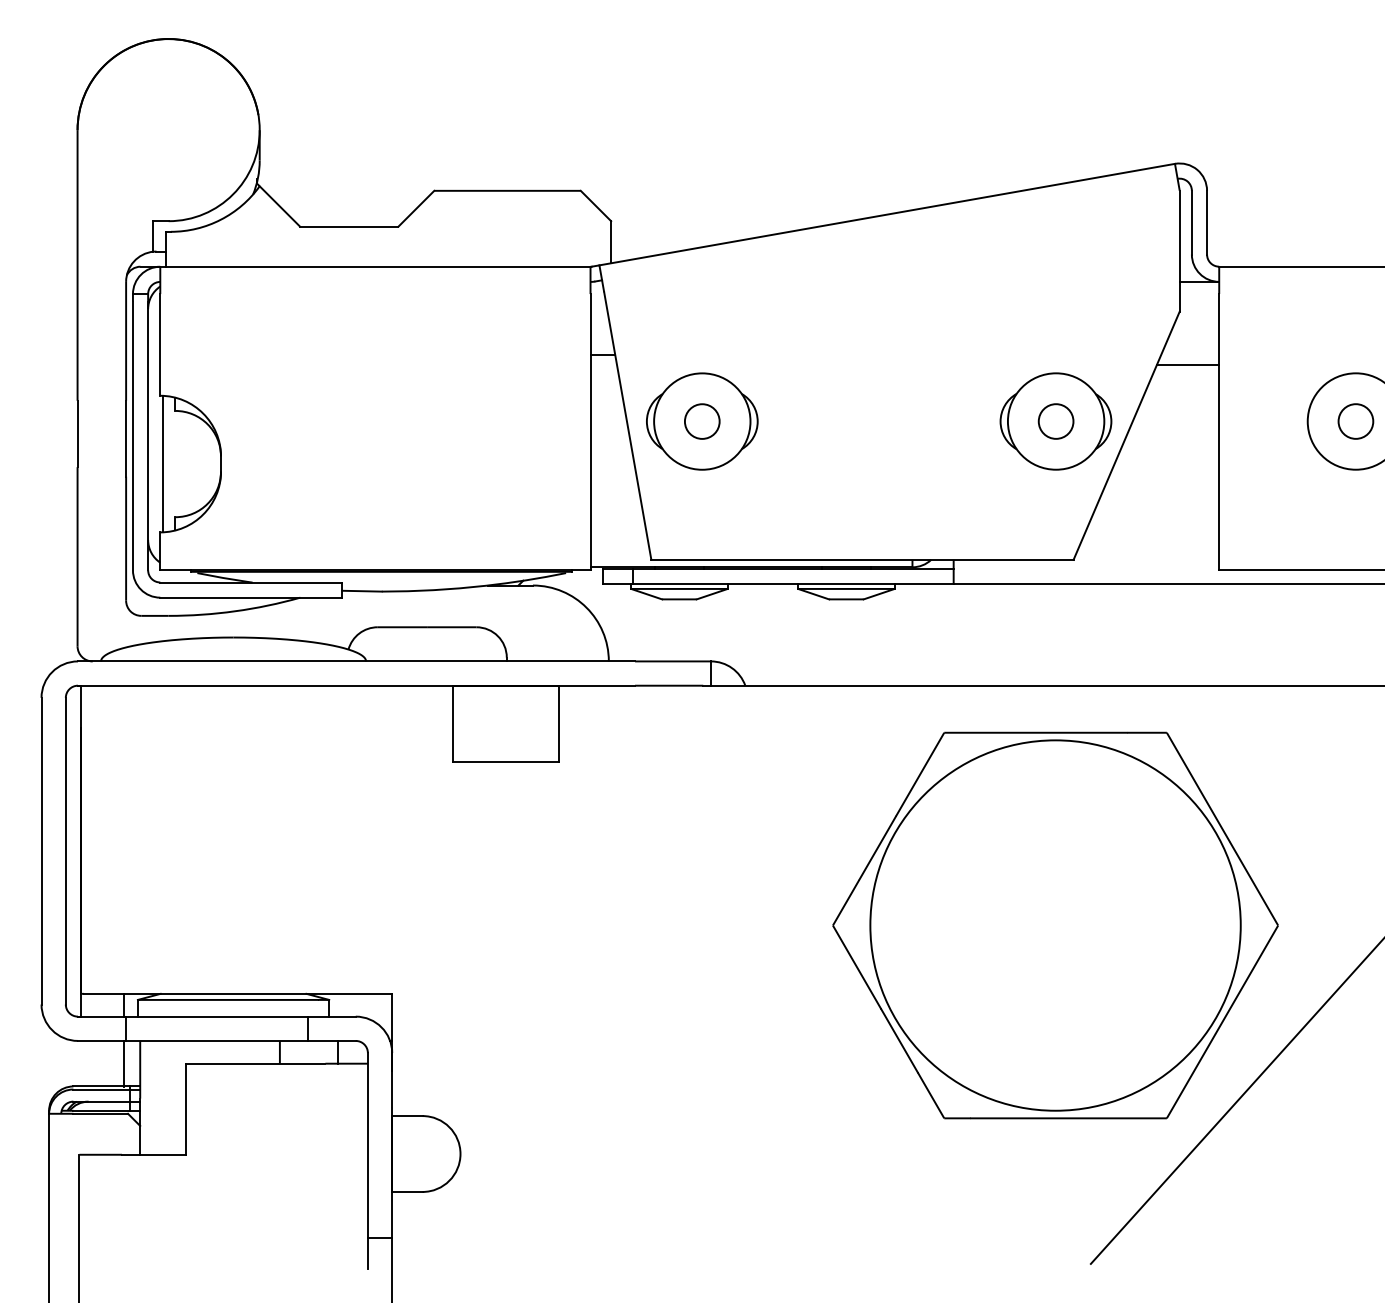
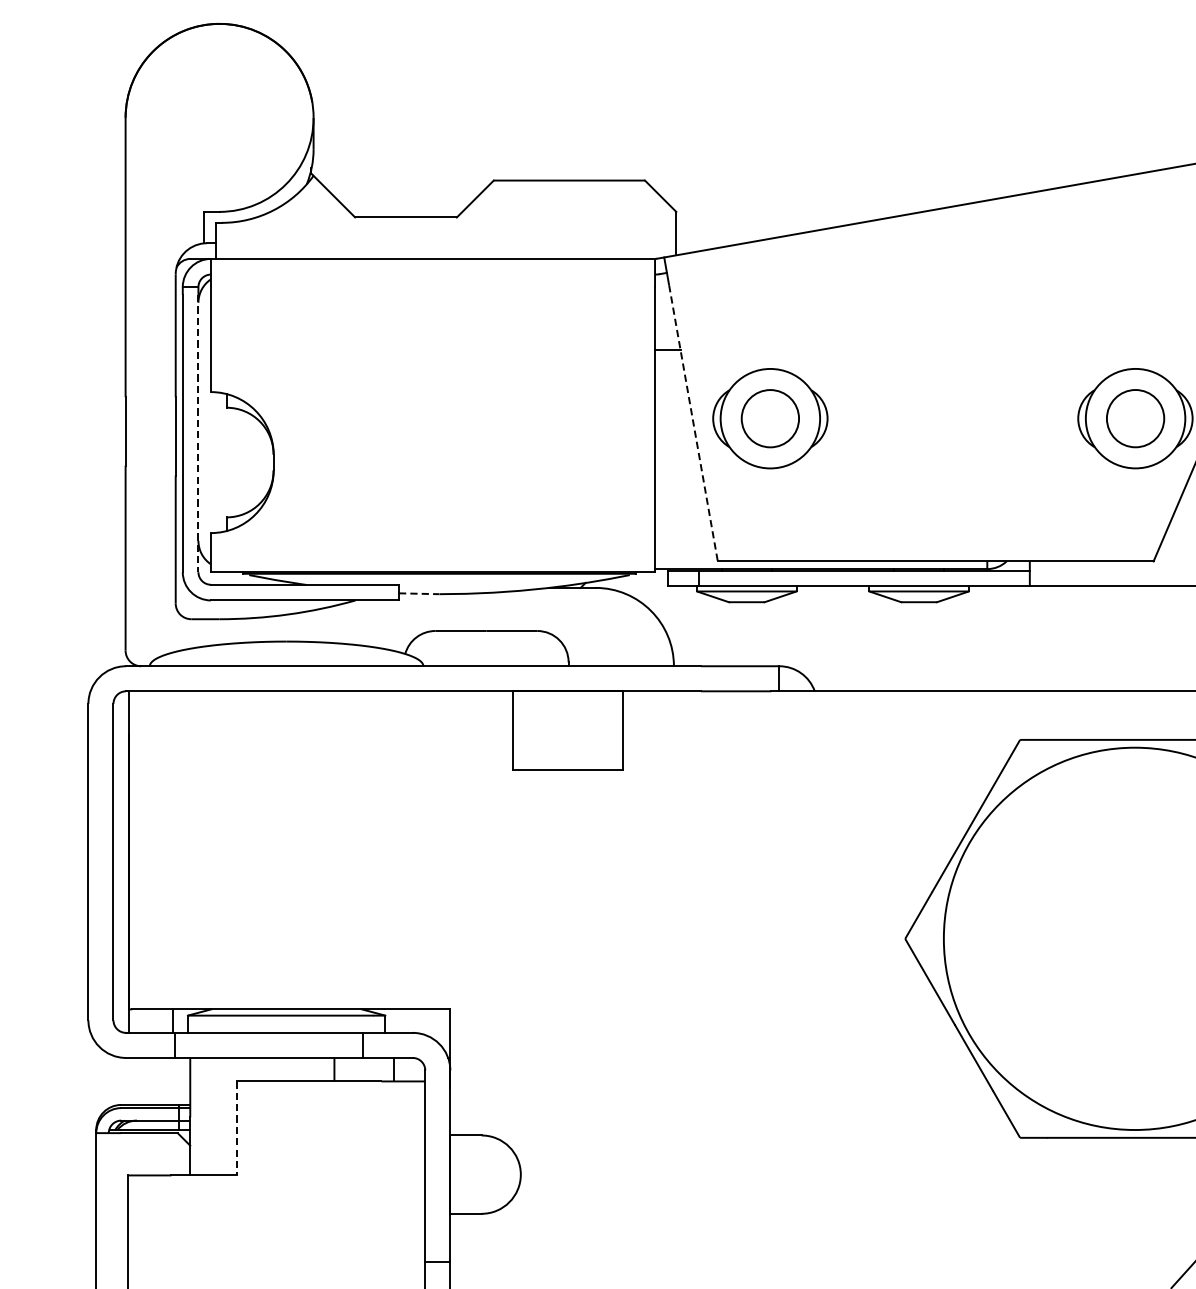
circle: (701, 421) -> (769, 418), size x1.6
circle: (1055, 421) -> (1134, 418), size x1.6
line: (627, 426) -> (693, 423), solid -> dashed
line: (148, 436) -> (198, 434), solid -> dashed
line: (163, 463) -> (214, 461), removed
line: (362, 591) -> (419, 594), solid -> dashed
line: (123, 1063) -> (173, 1081), removed
line: (185, 1109) -> (237, 1128), solid -> dashed

